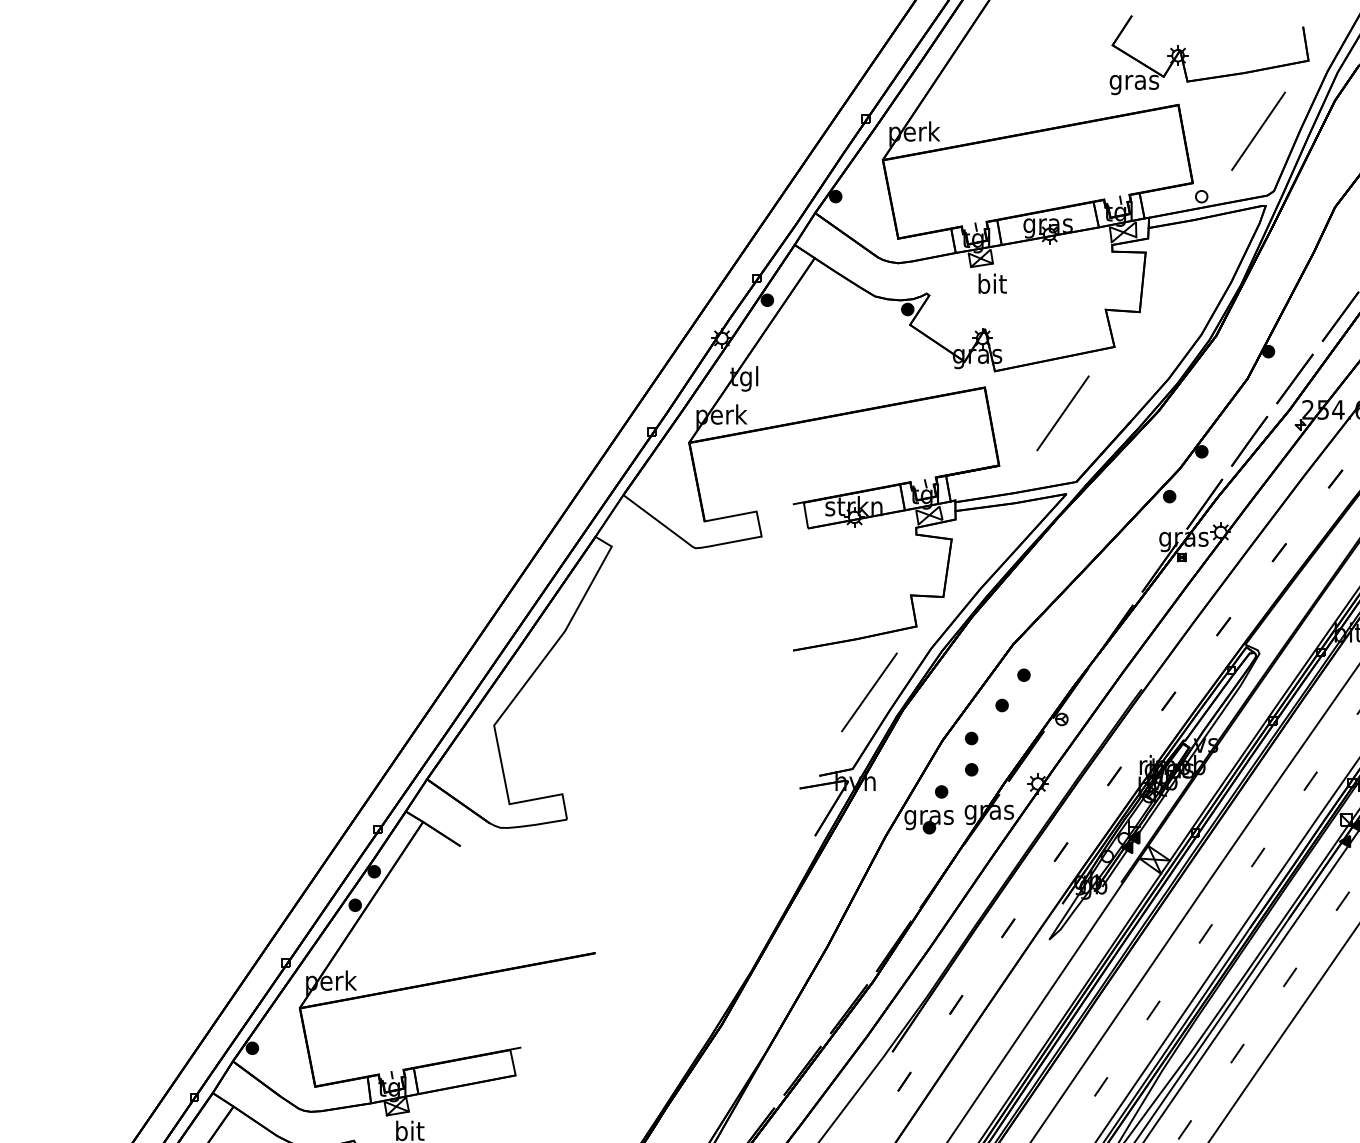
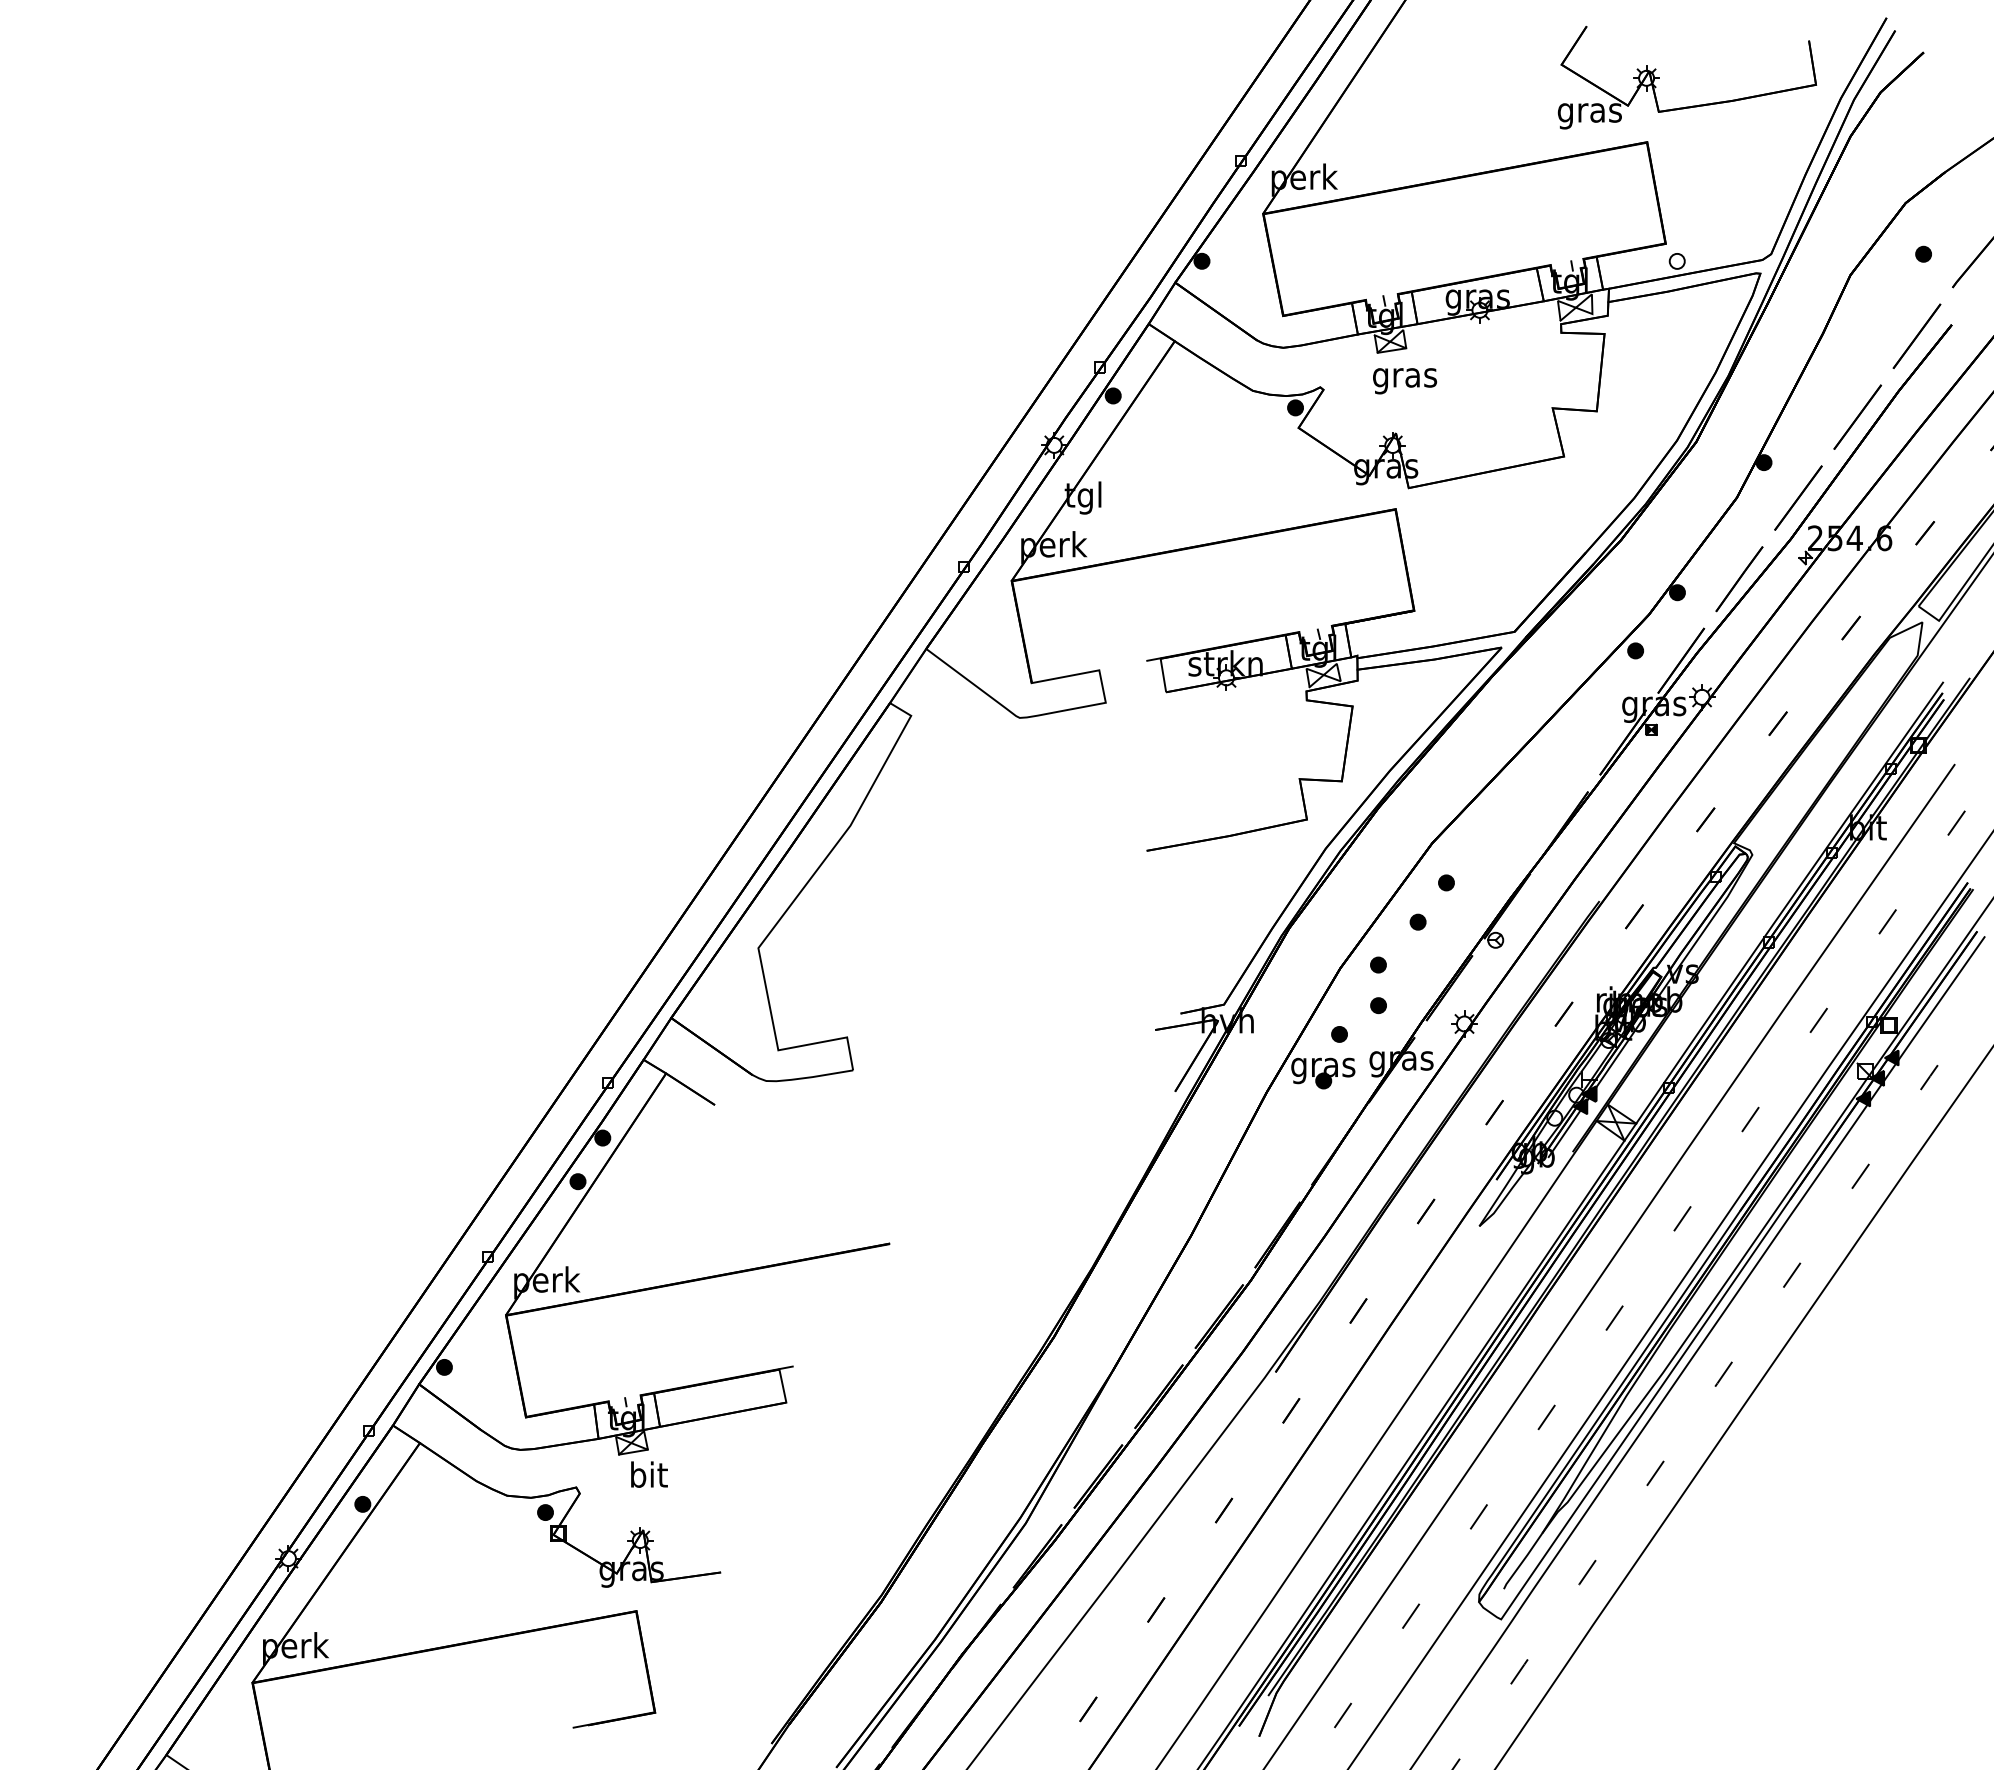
line: (1258, 131) -> (1750, 176), removed
text: (992, 286) -> (1405, 377), bit -> gras
line: (1062, 413) -> (1496, 542), removed
line: (869, 691) -> (1245, 904), removed

